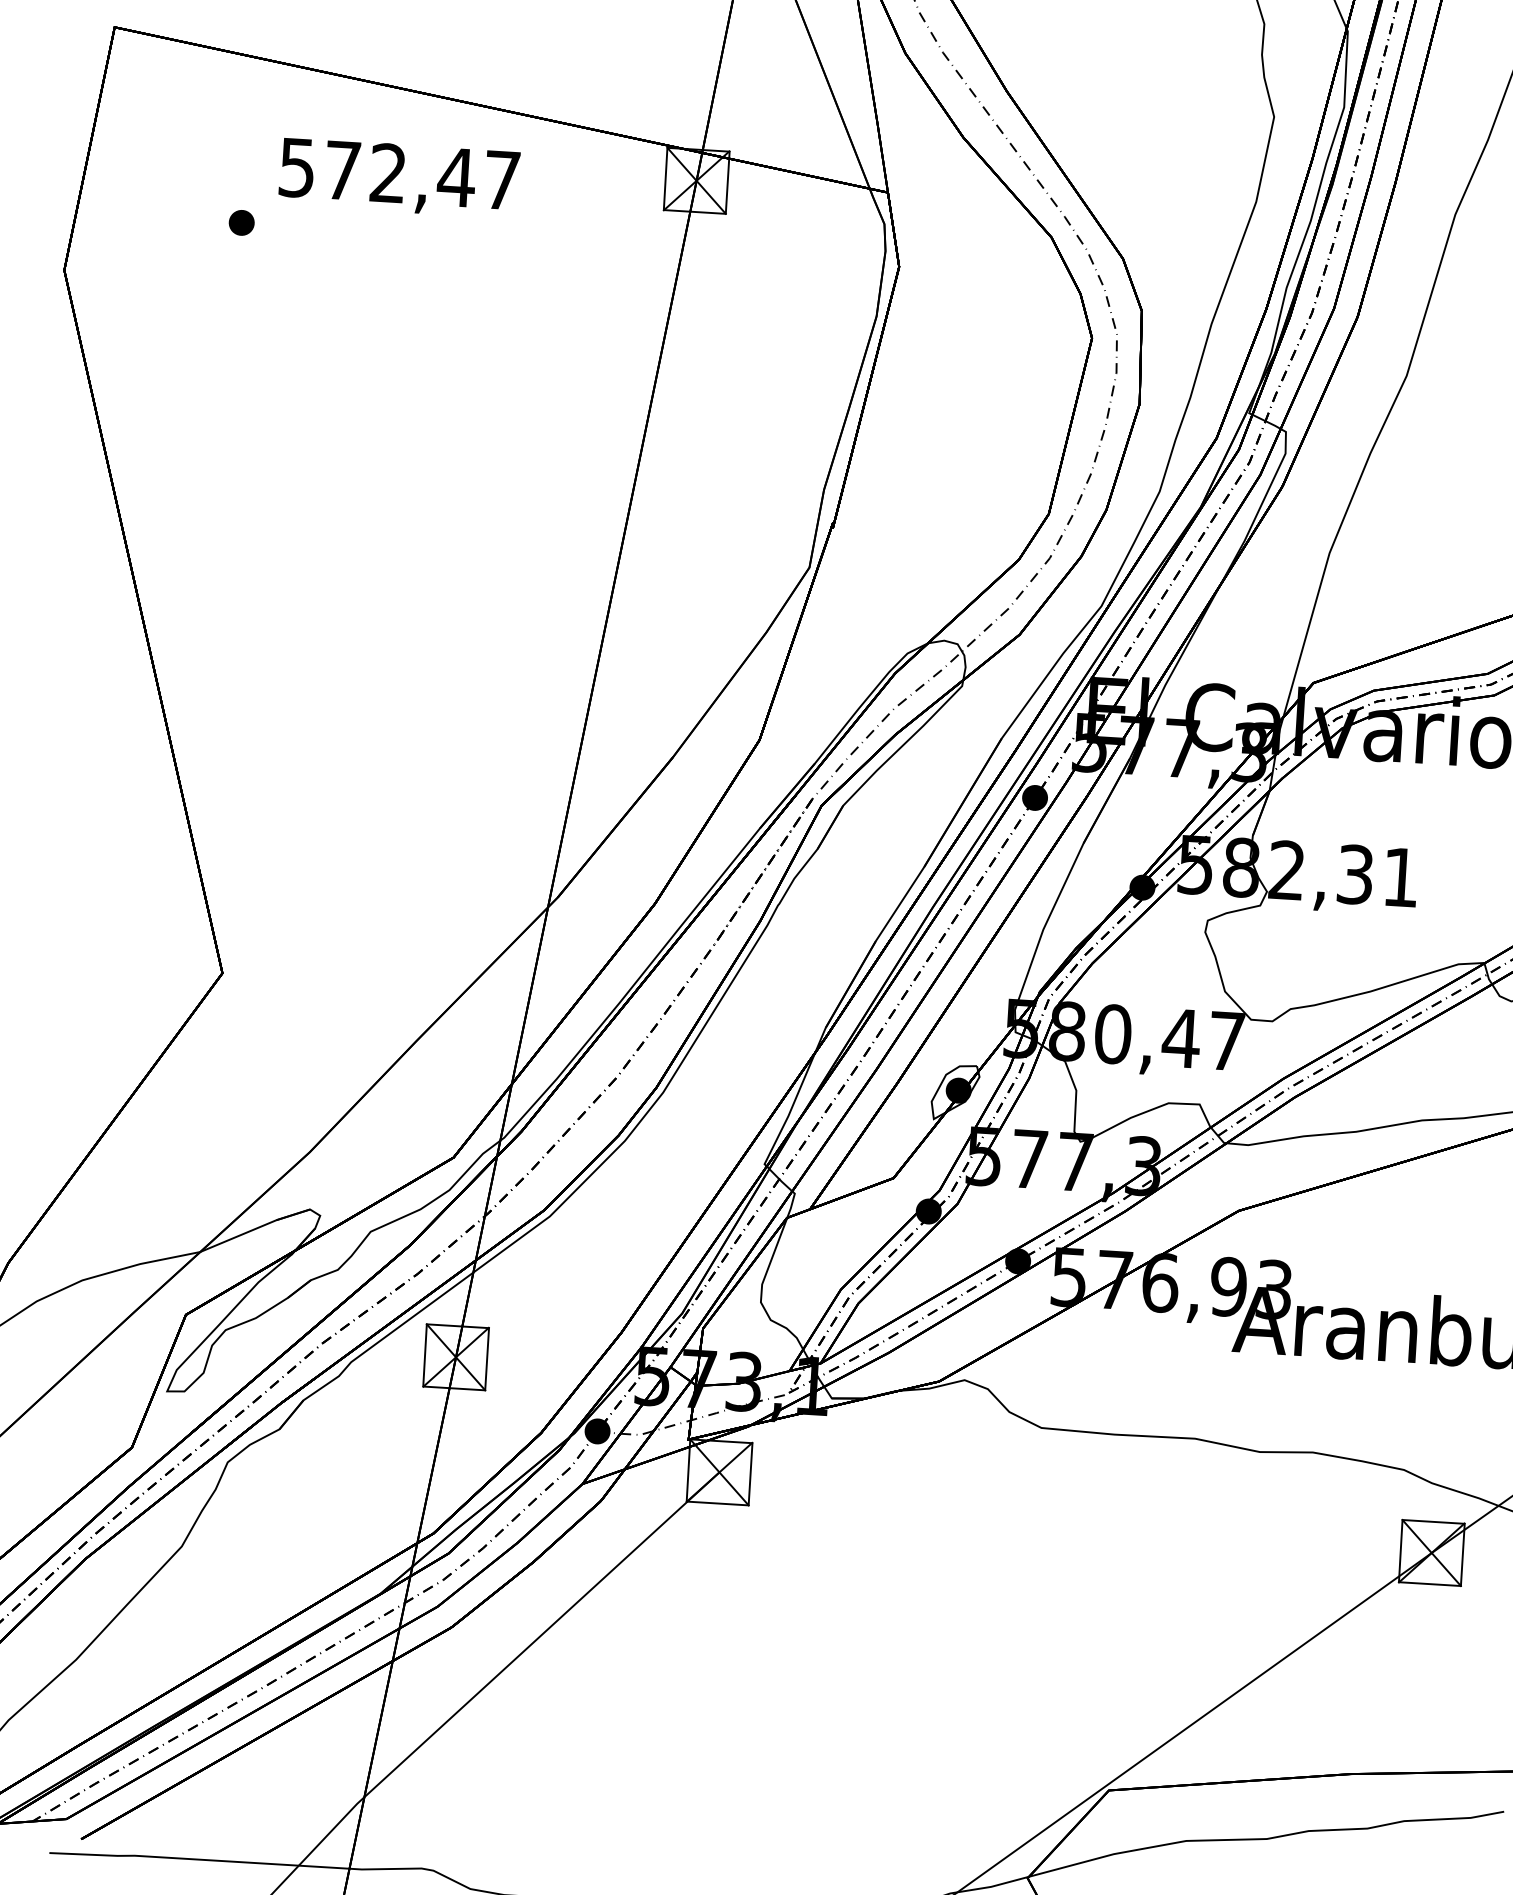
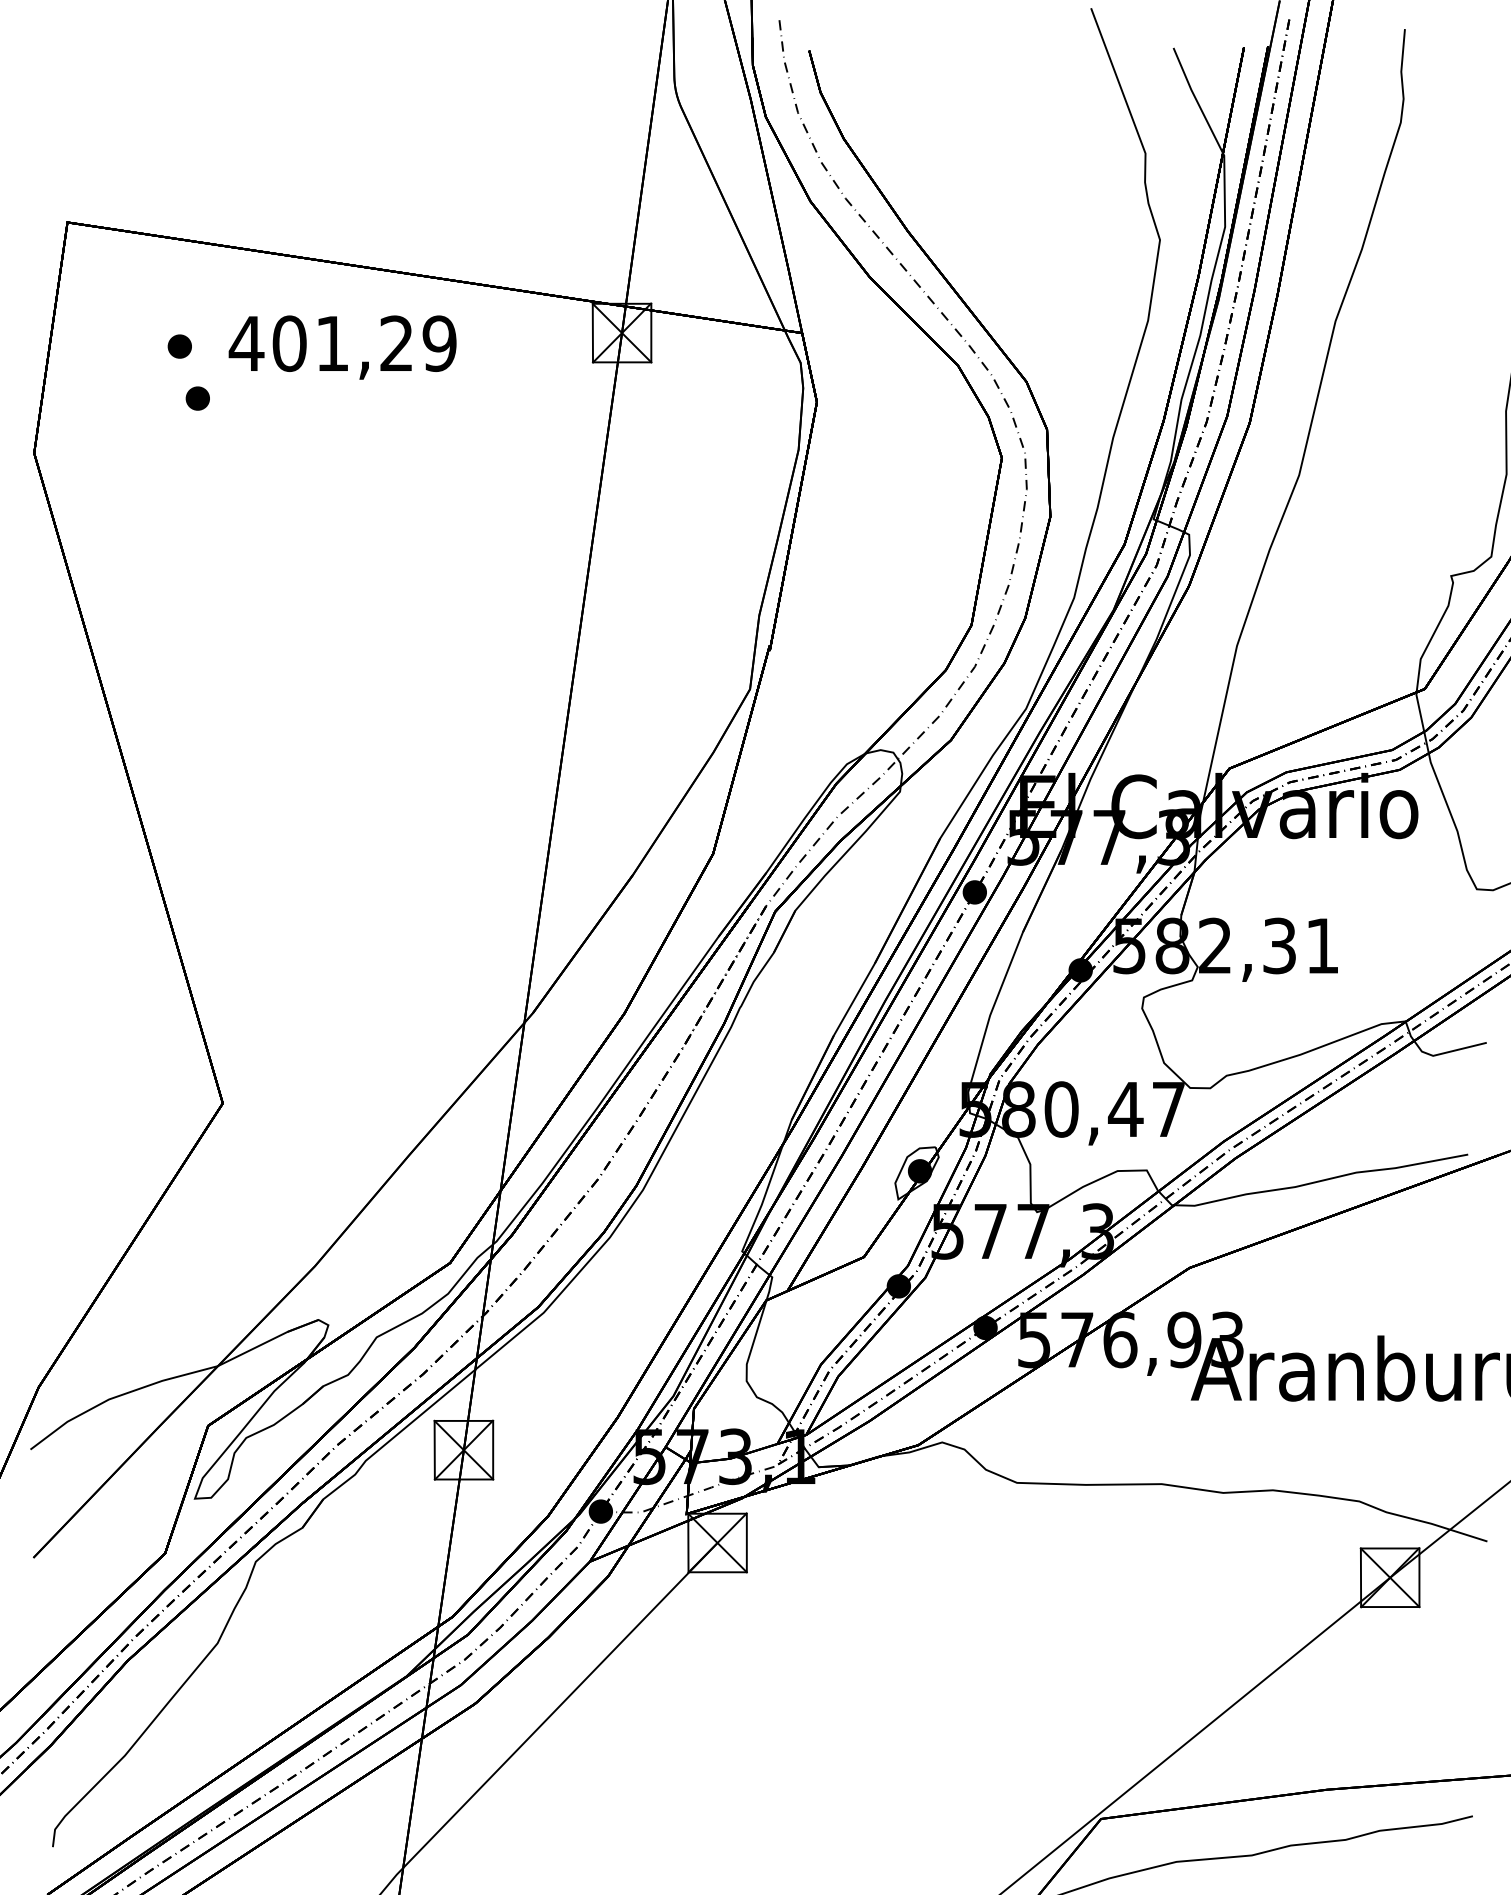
part: (225, 166) -> (179, 346), added
text: (398, 173) -> (342, 343), 572,47 -> 401,29

